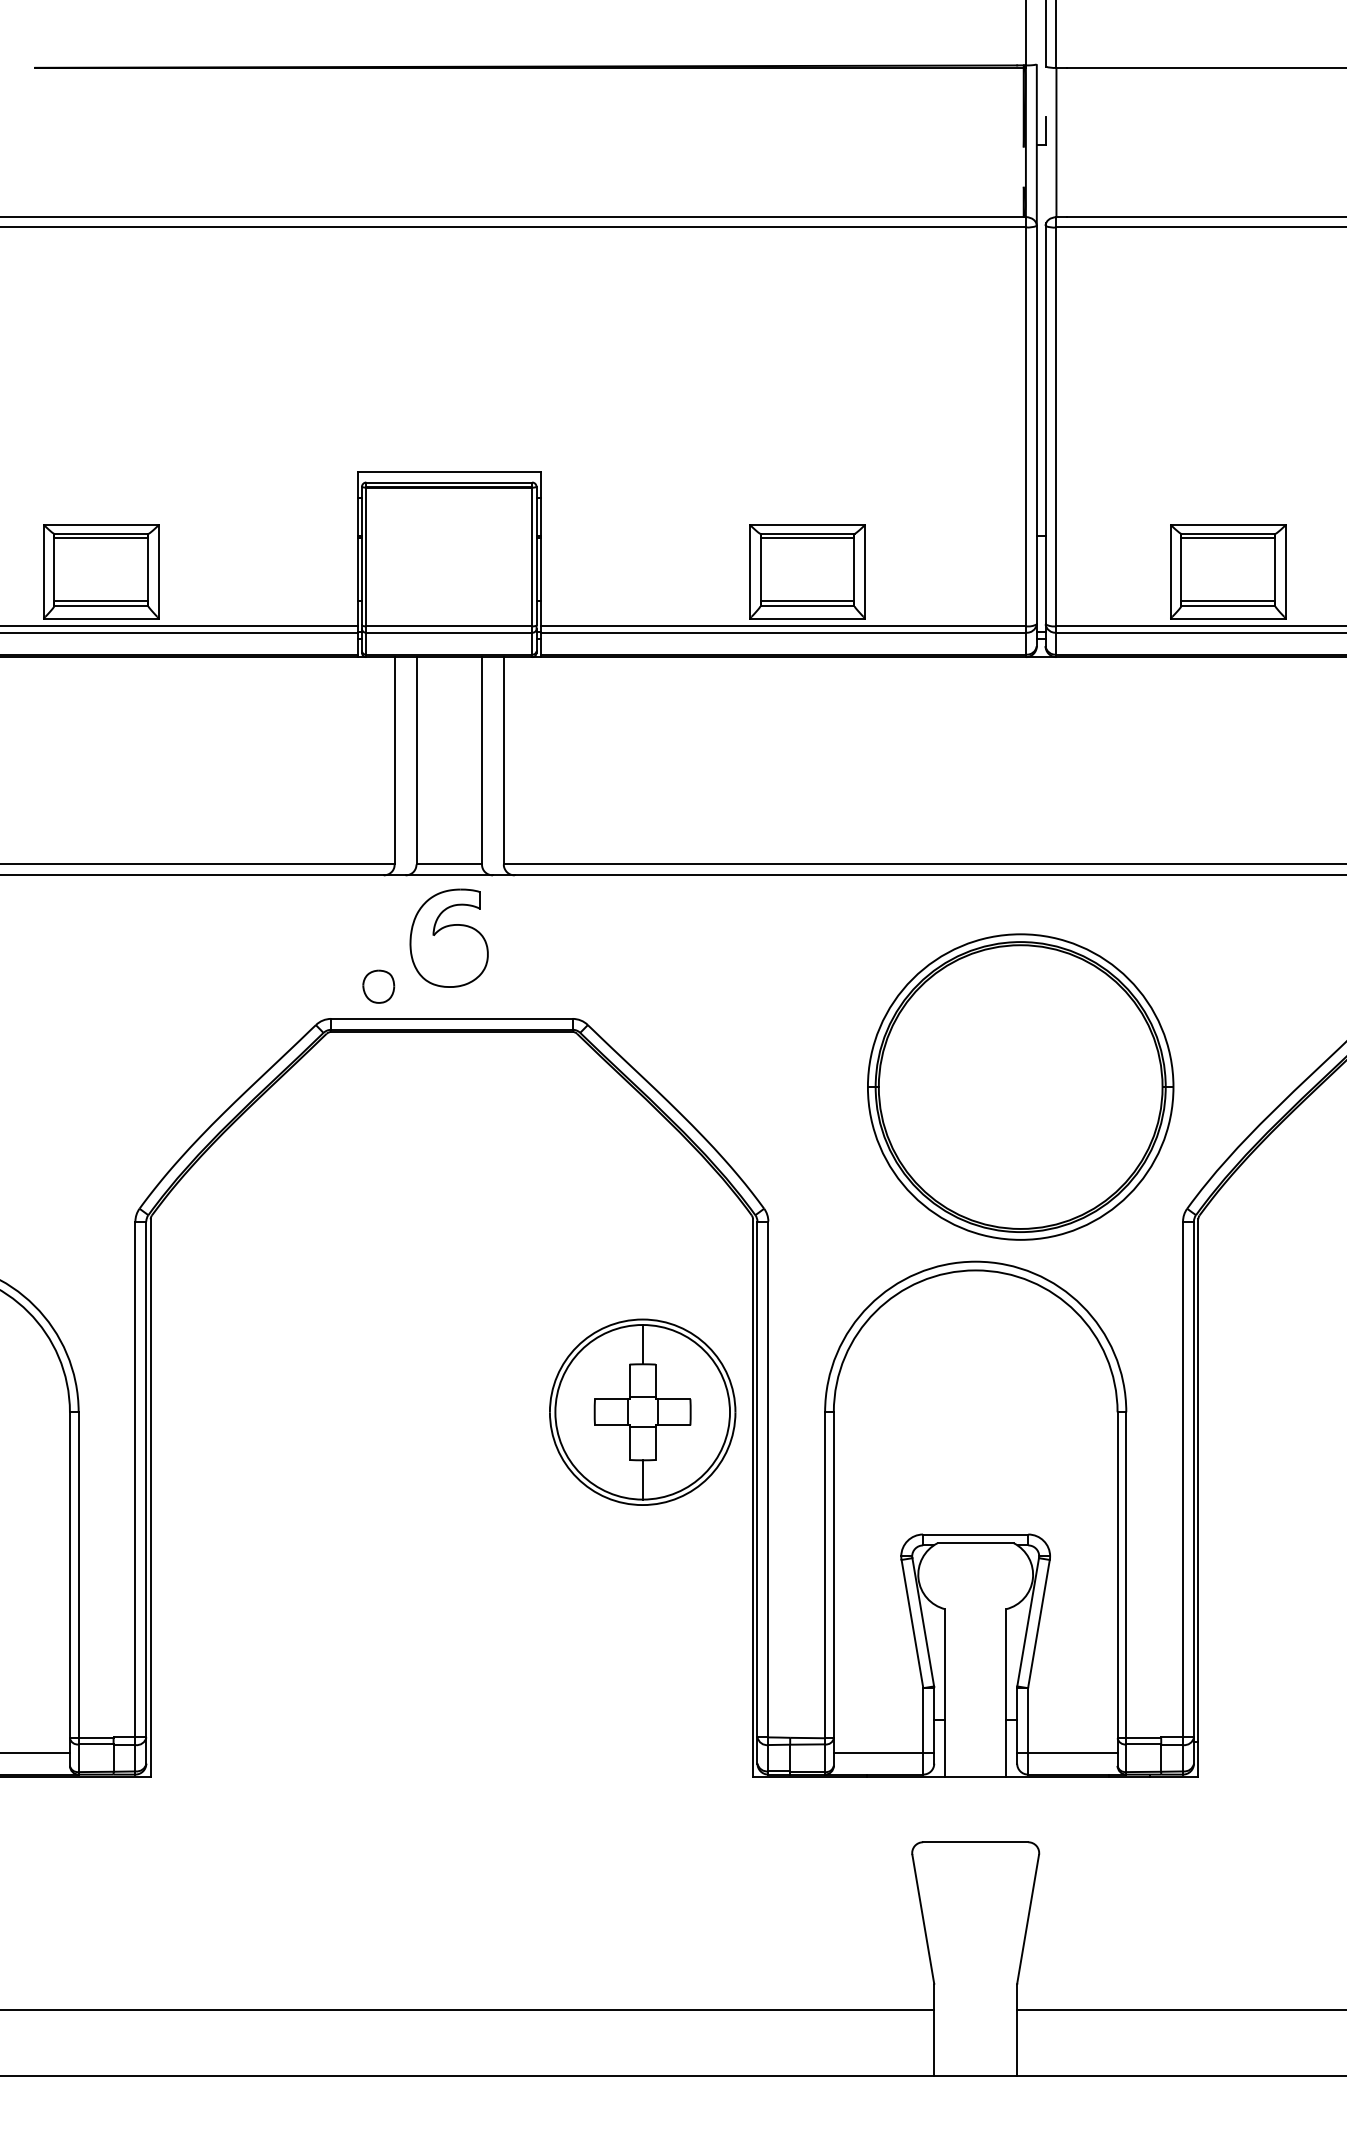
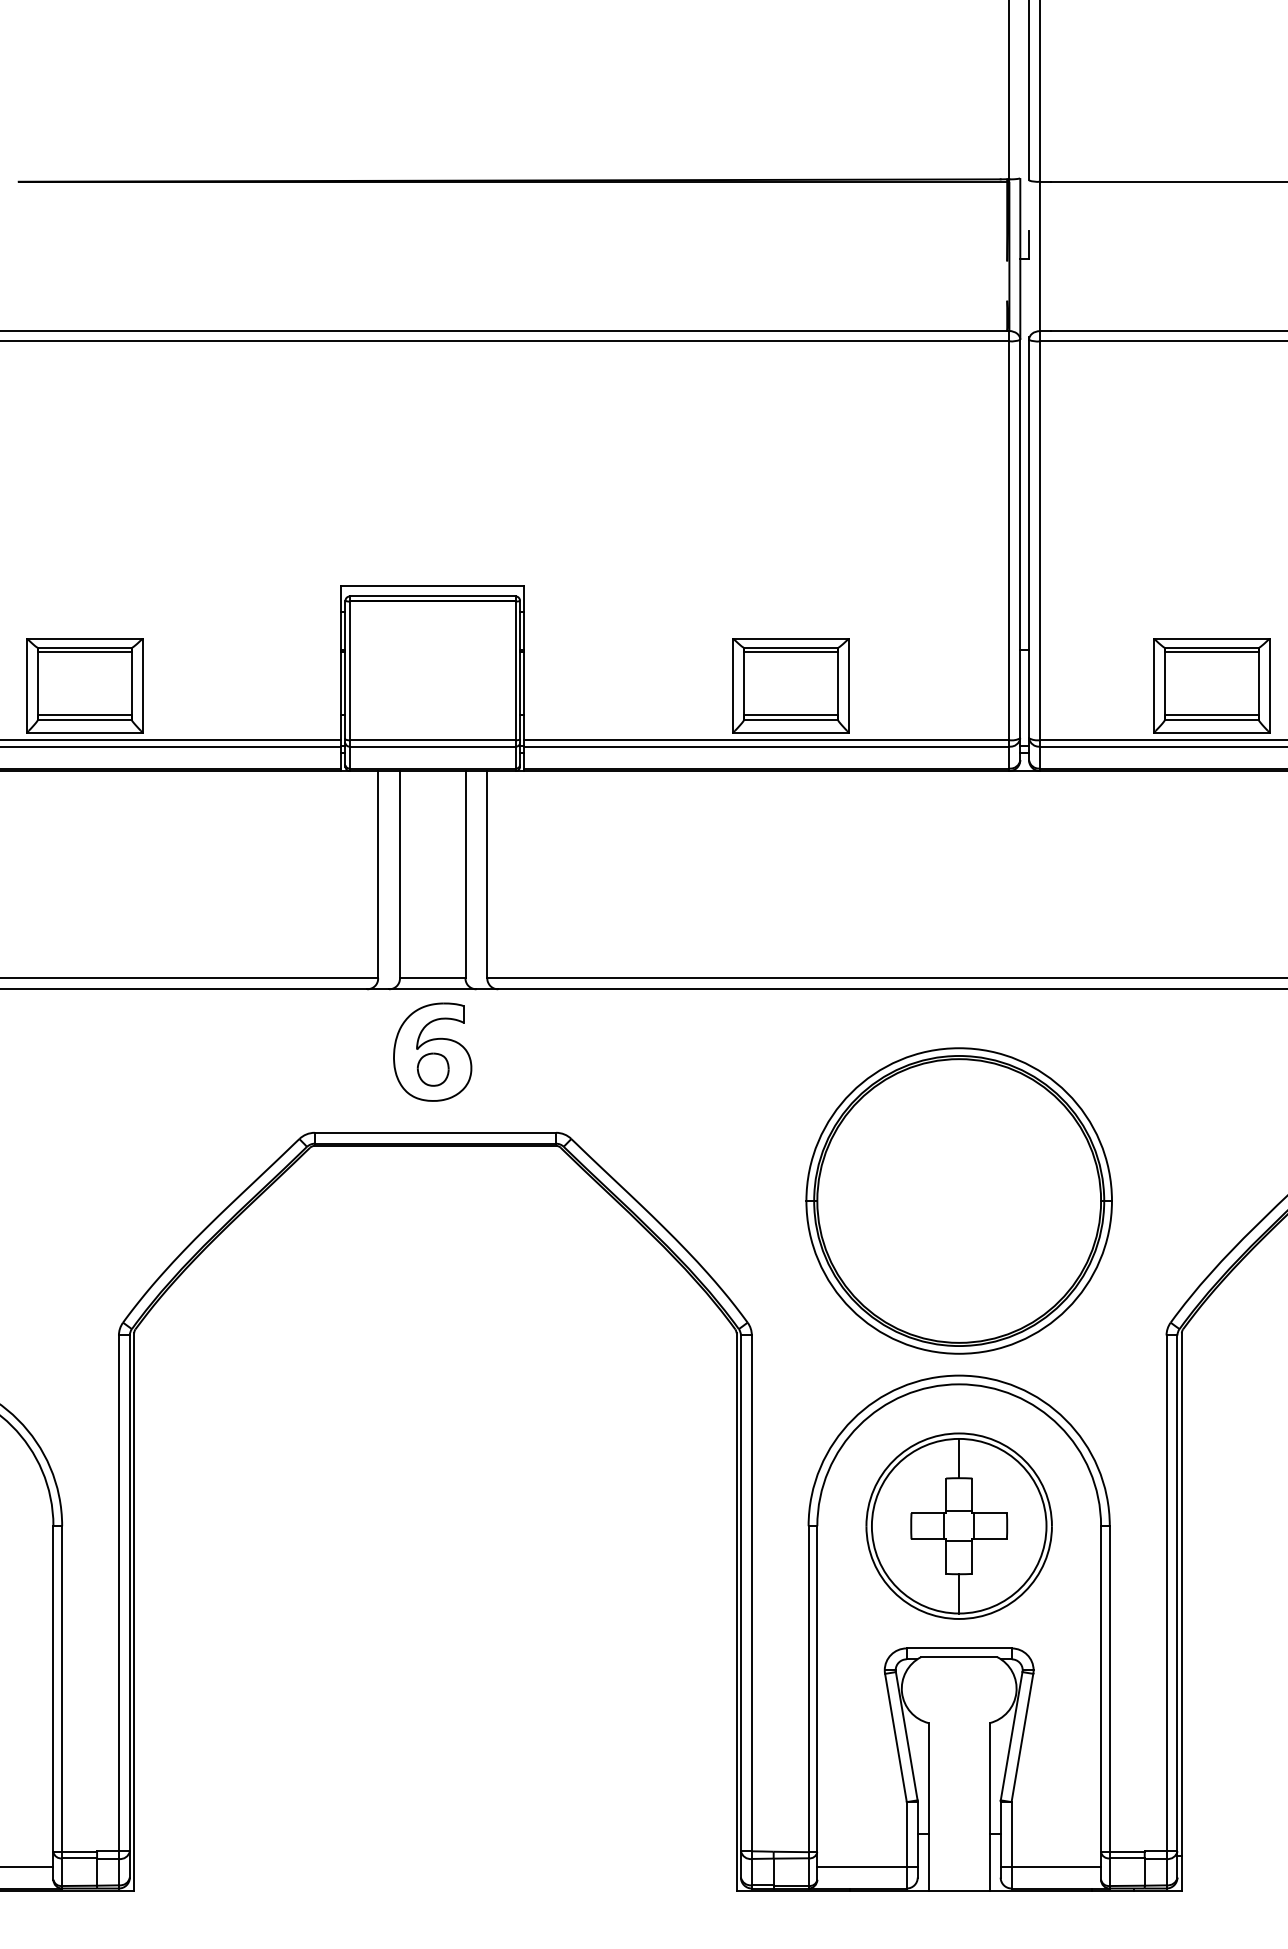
part: (378, 986) -> (433, 1069), moved
part: (1020, 1086) -> (959, 1200), moved
part: (642, 1411) -> (959, 1525), moved

